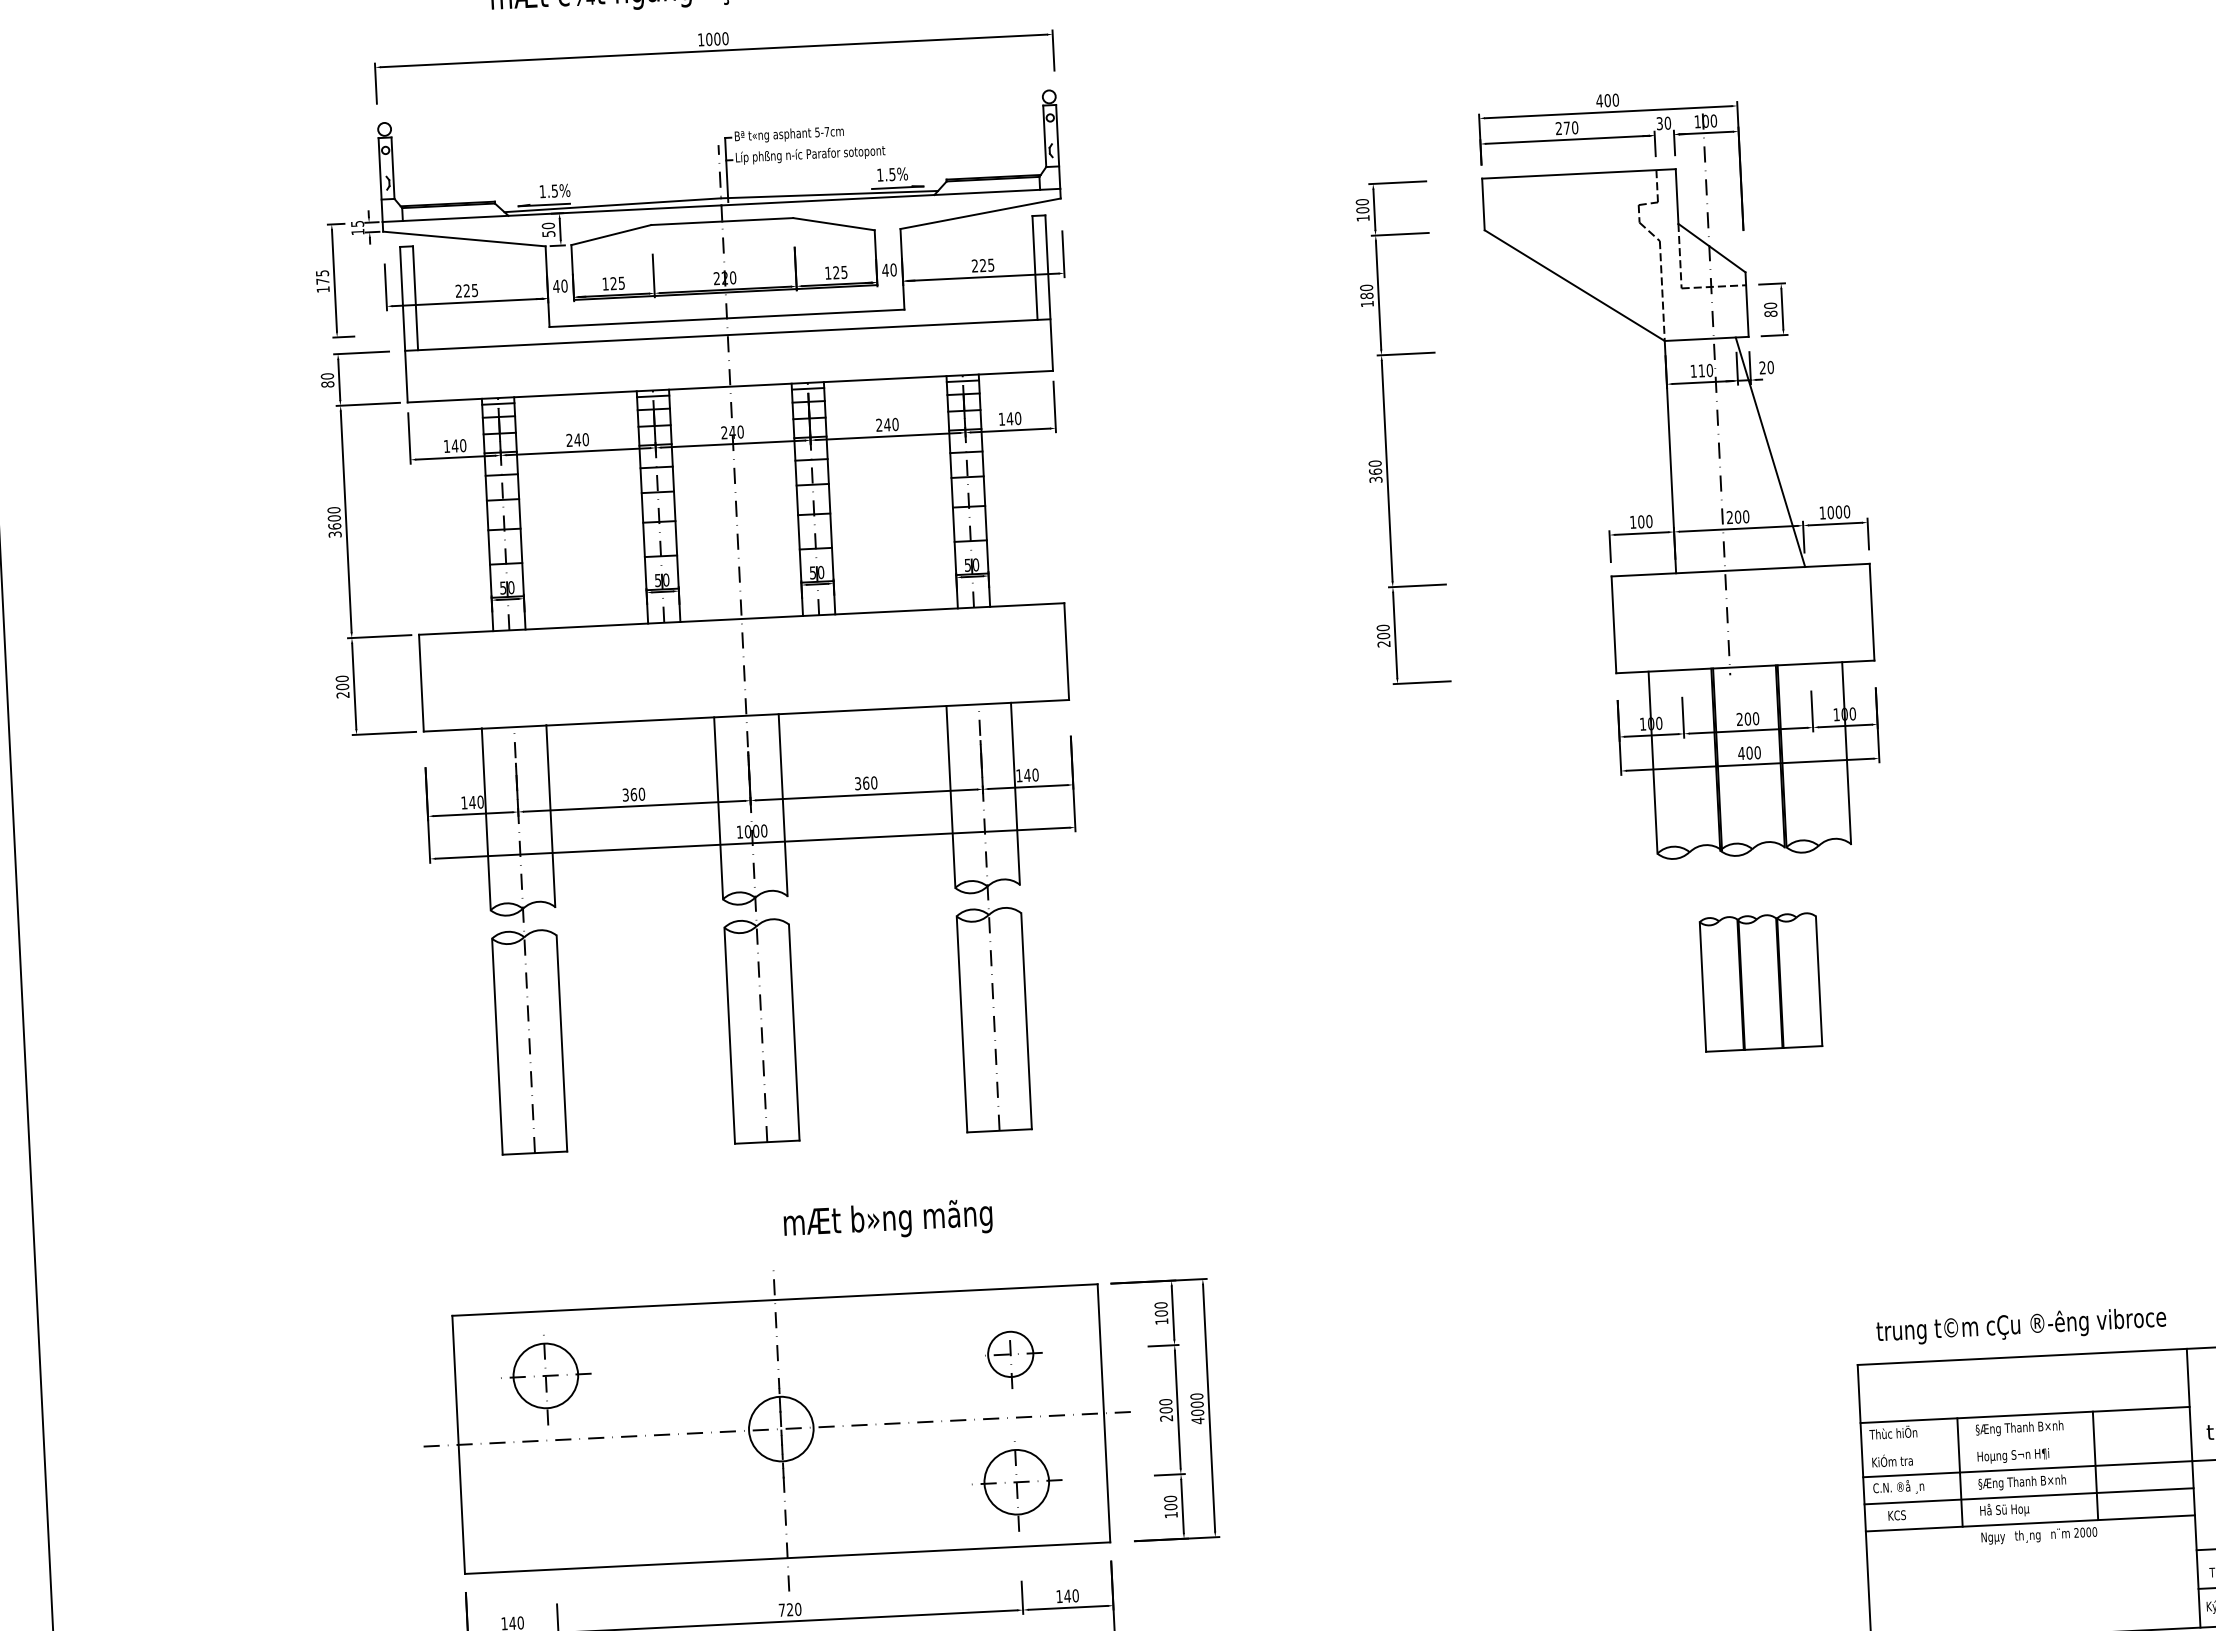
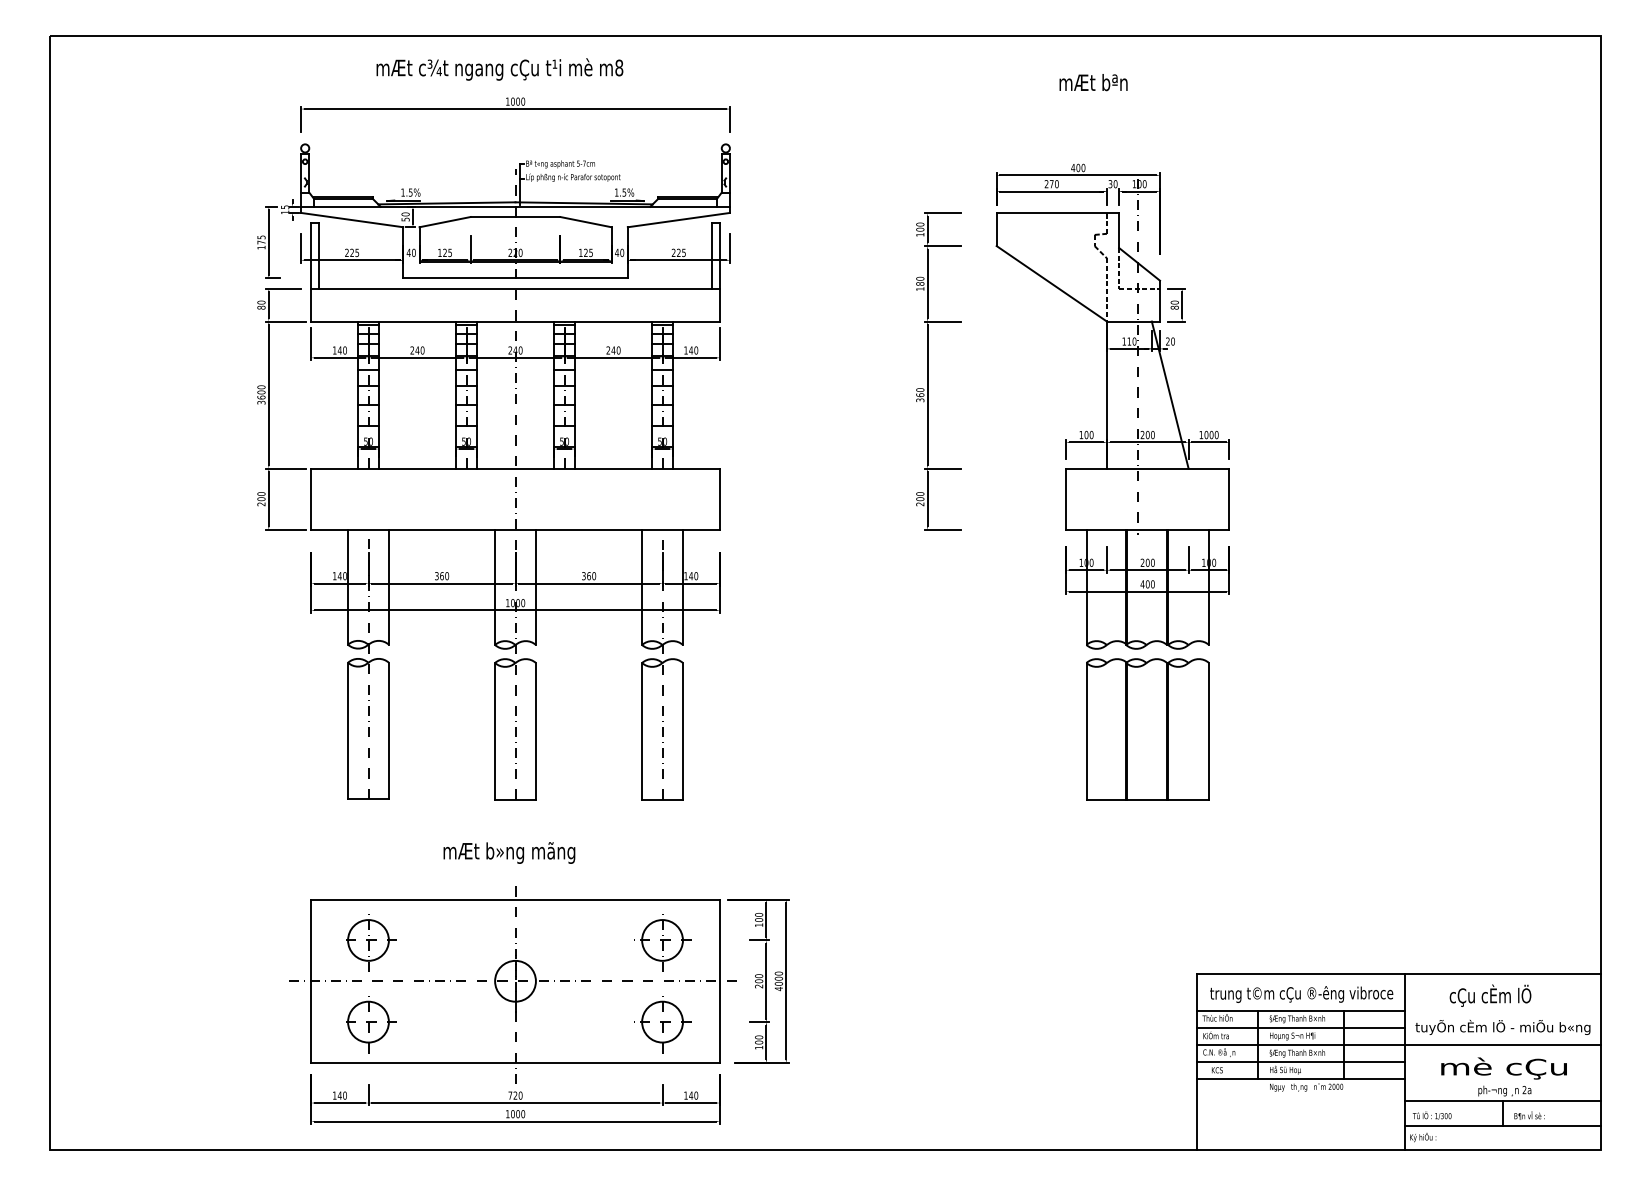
part: (1760, 982) -> (1147, 729), size x1.67
text: (888, 1219) -> (509, 852), moved
text: (2021, 1326) -> (1301, 994), moved
part: (1010, 1356) -> (662, 942), size x1.43
line: (2026, 1441) -> (1301, 1027), added
part: (557, 1508) -> (371, 1024), added

